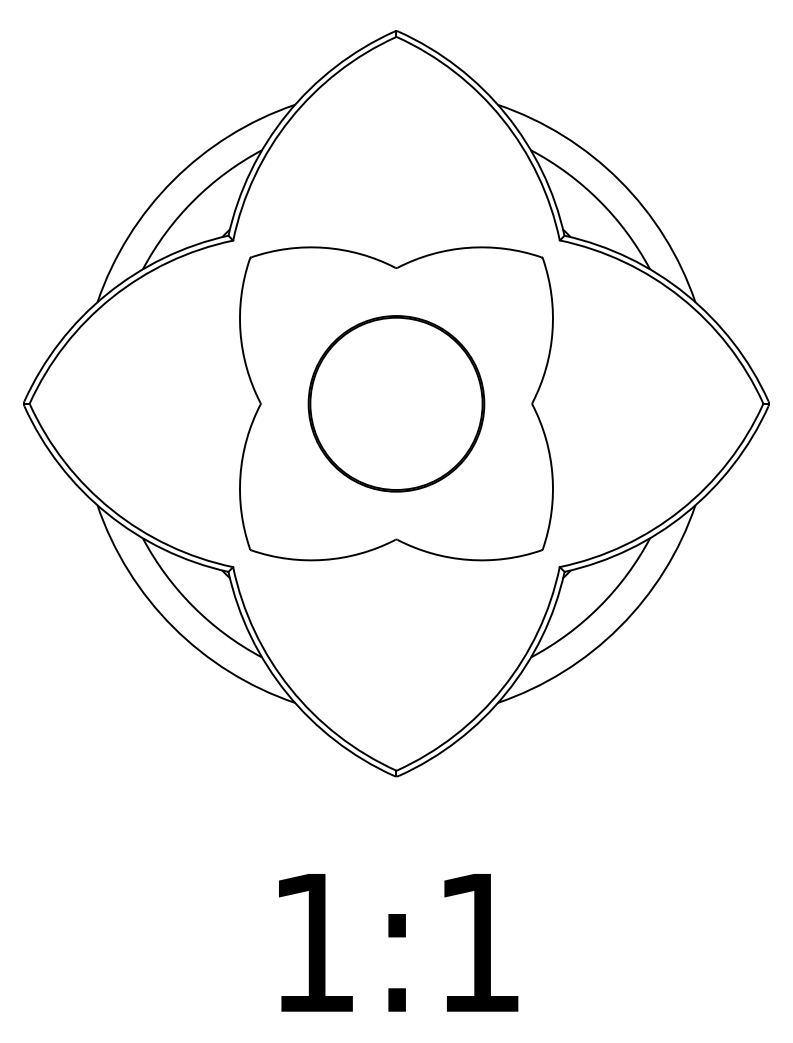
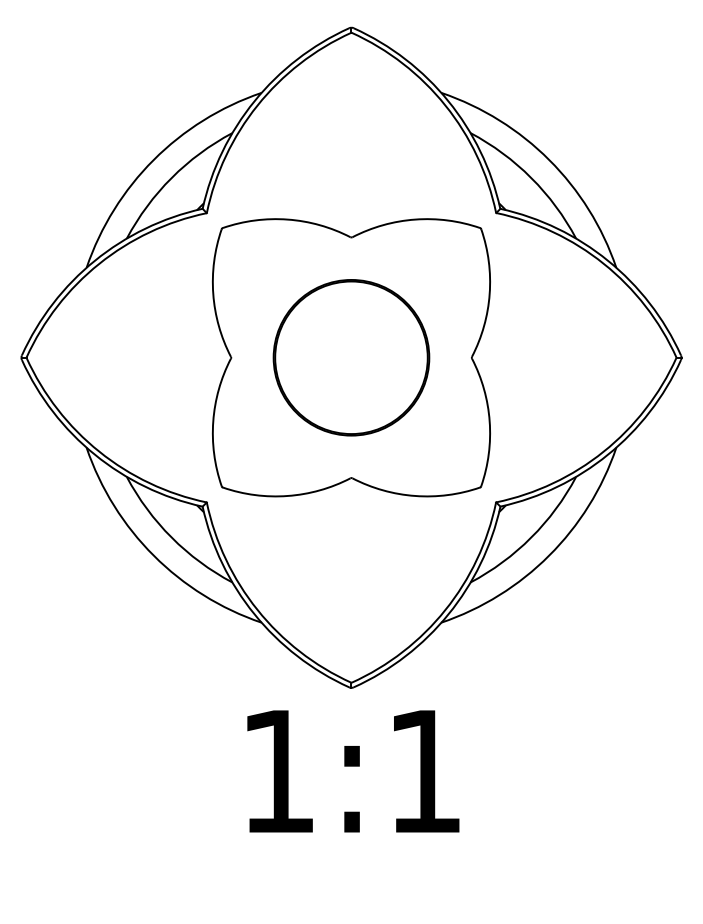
text: (398, 942) -> (353, 771), moved

